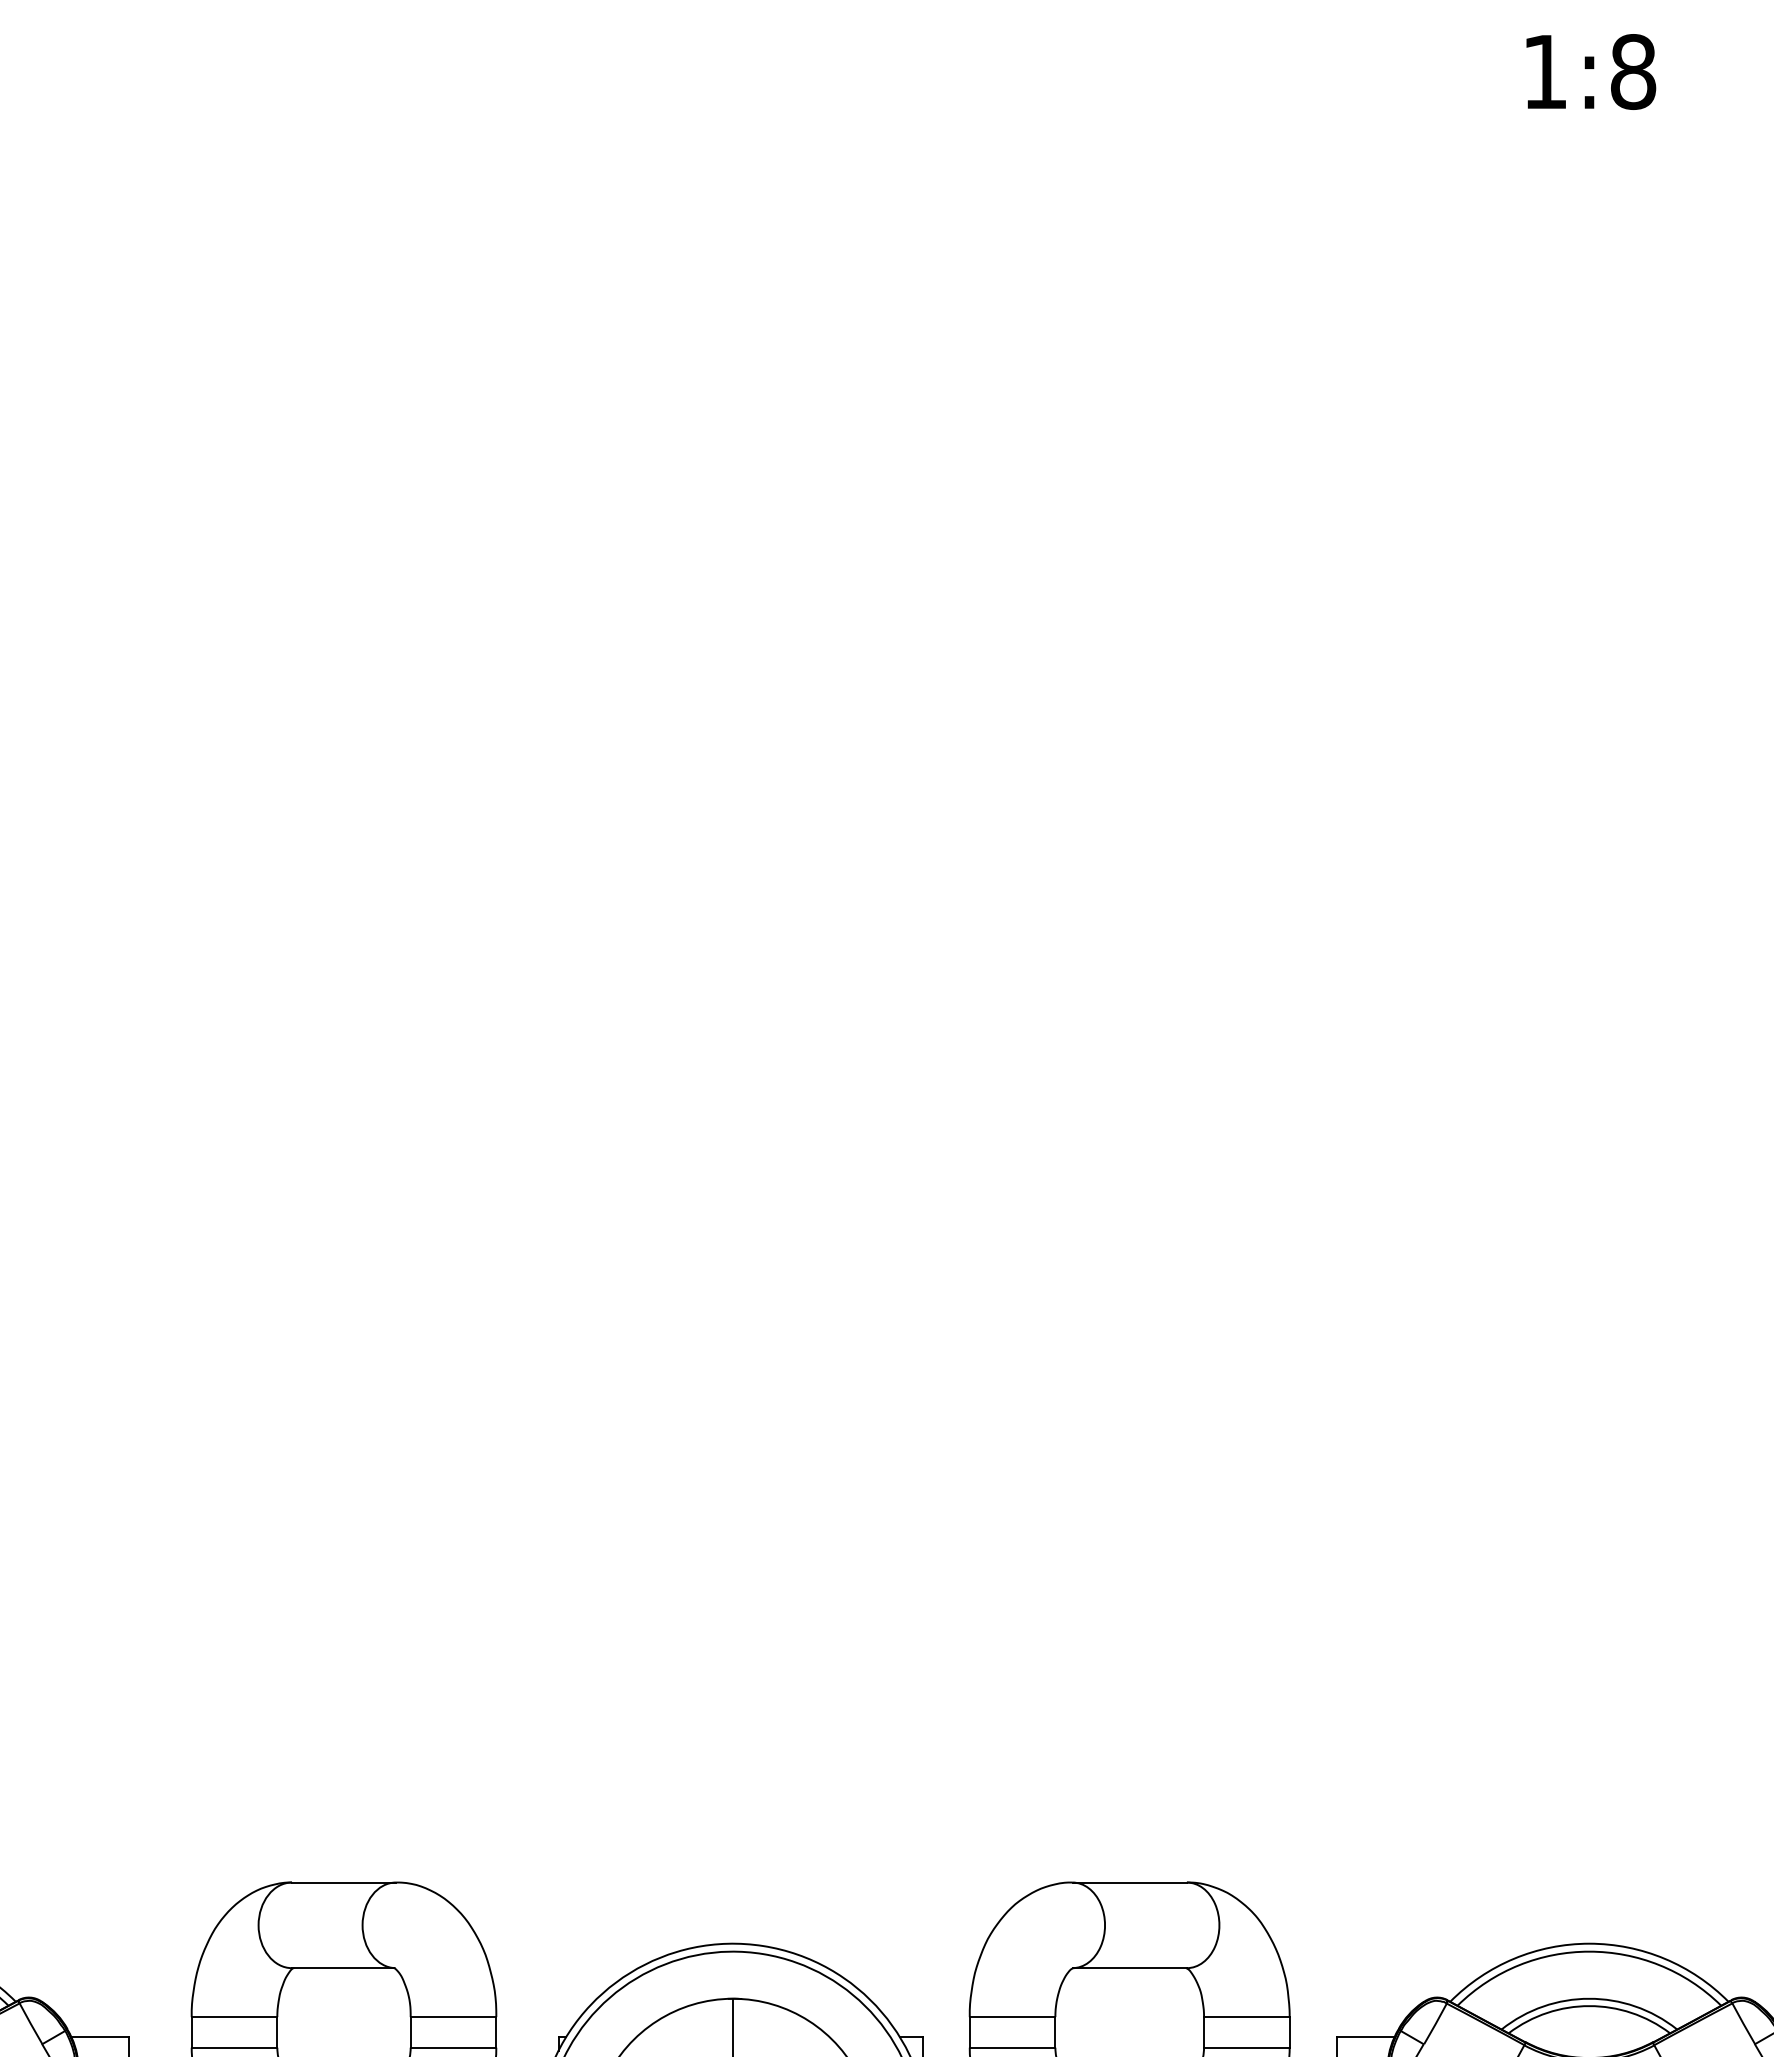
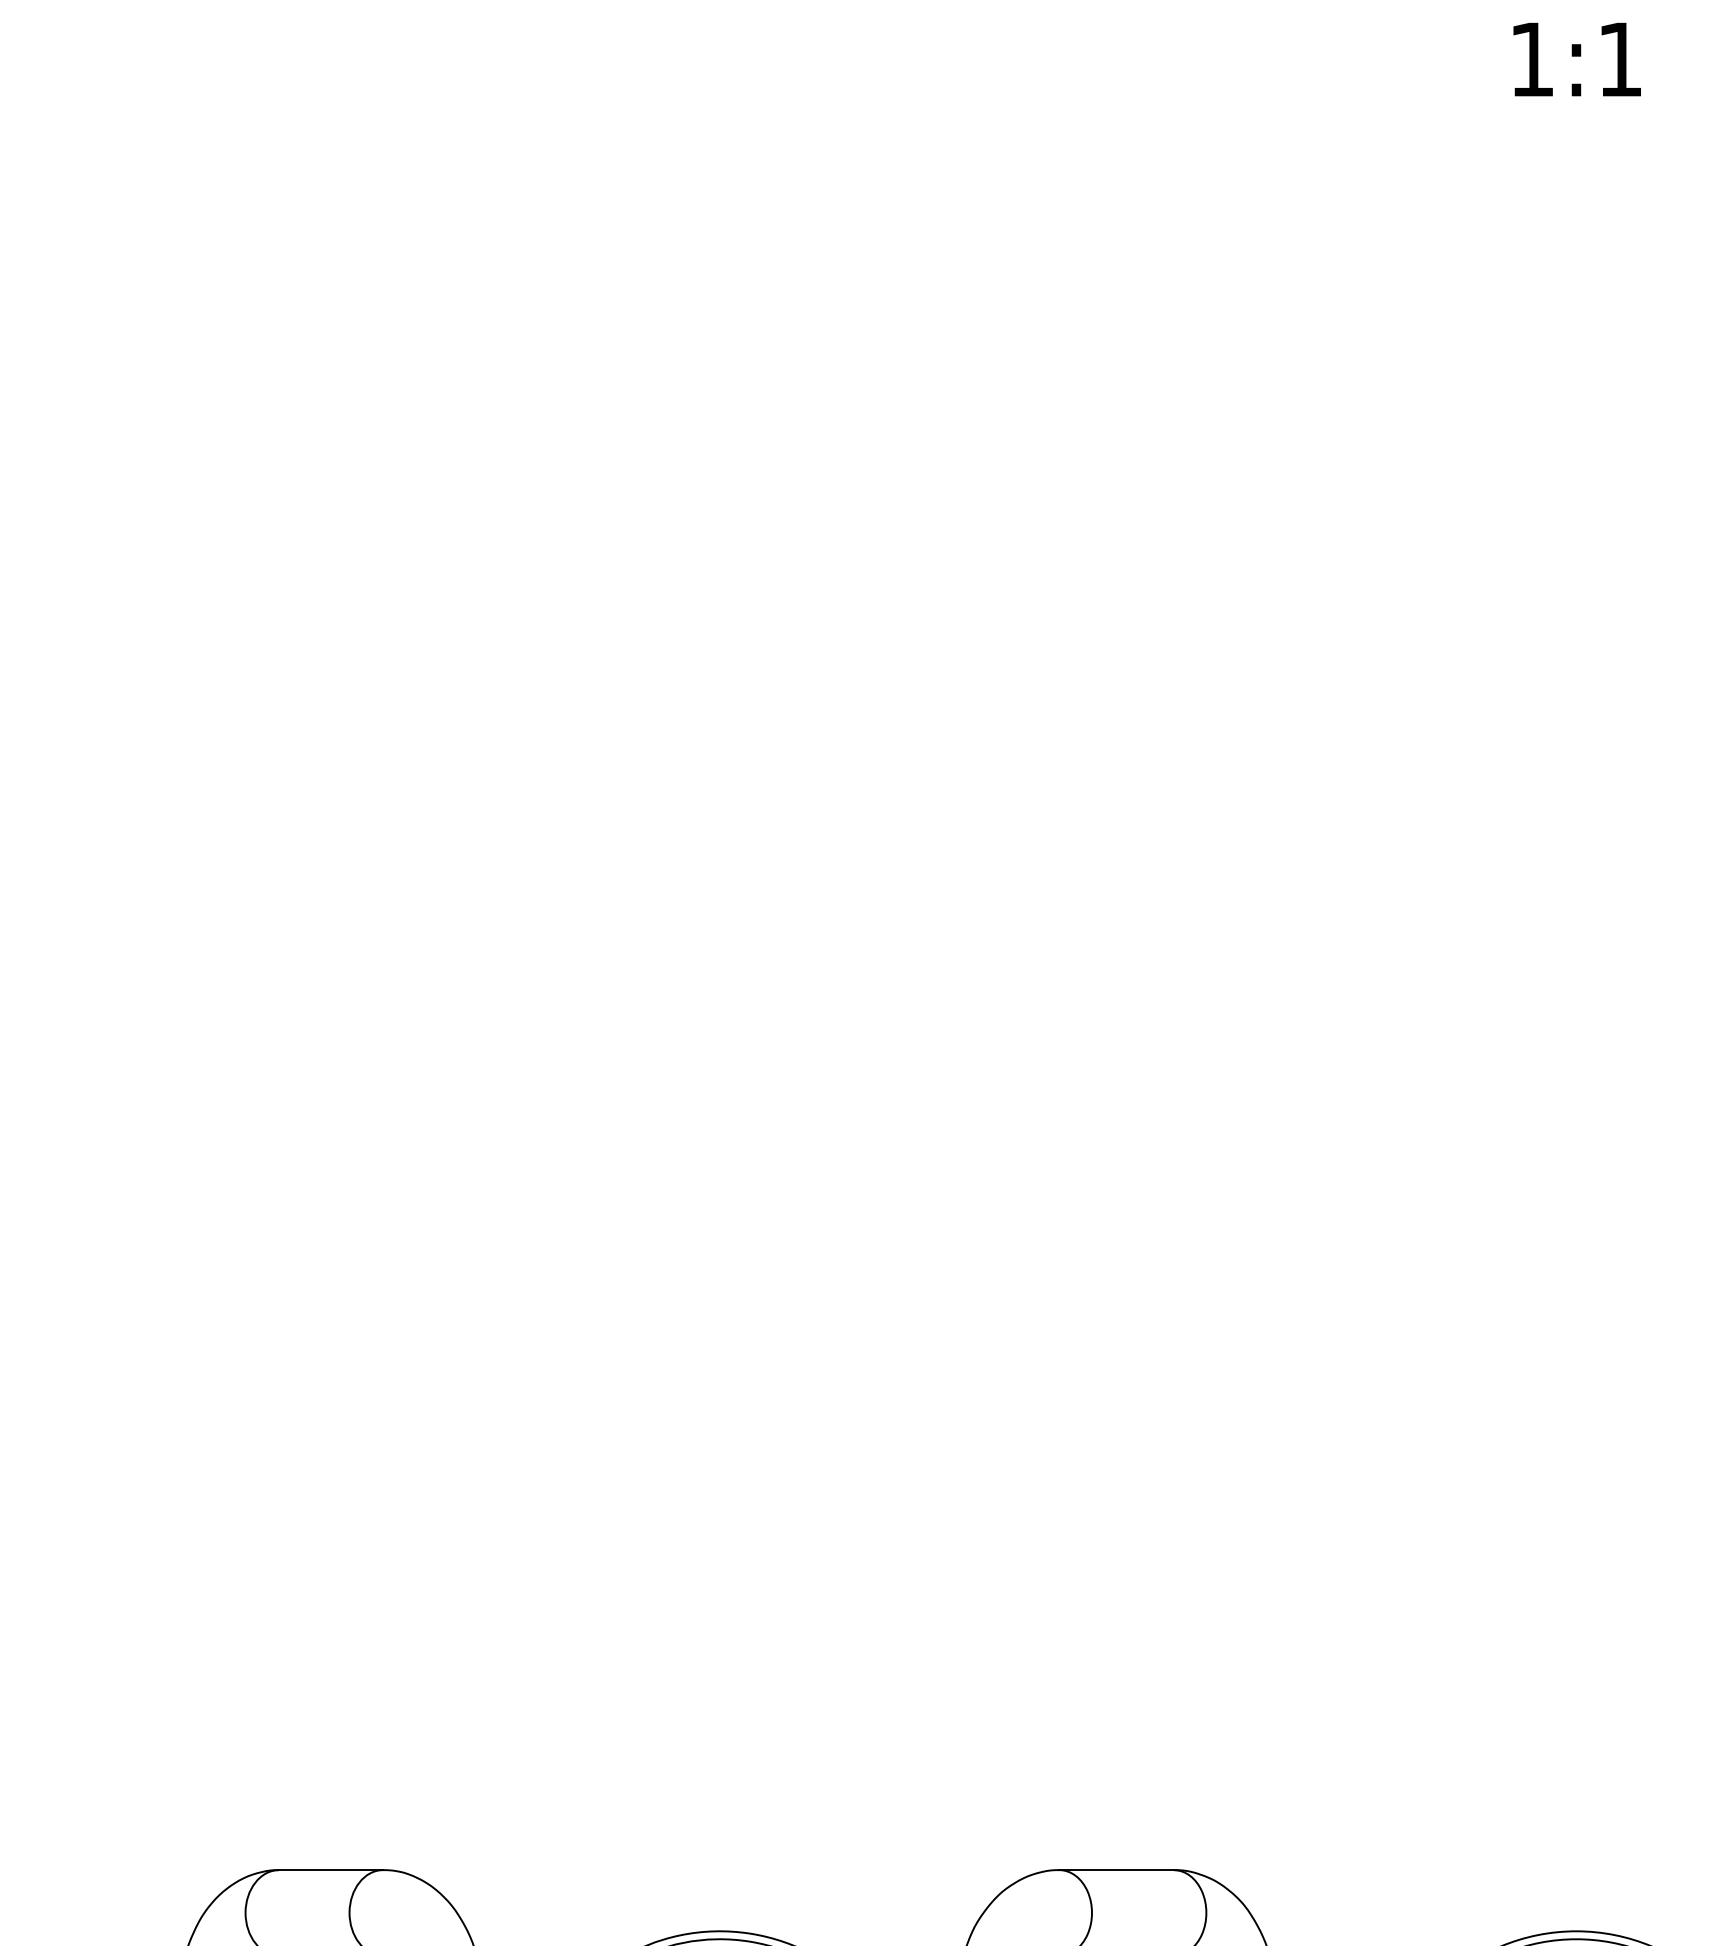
text: (1633, 71) -> (1620, 59), 1:8 -> 1:1

